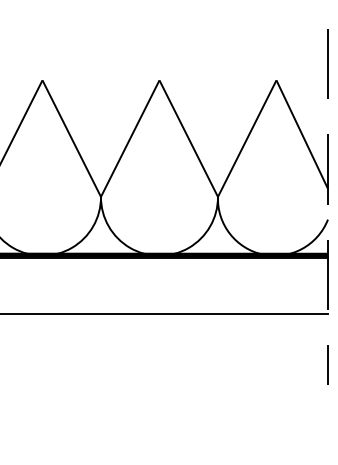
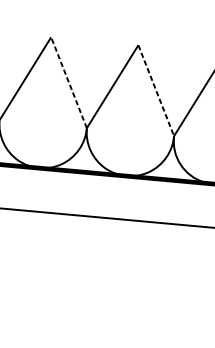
line: (71, 138) -> (68, 82), solid -> dashed
line: (188, 139) -> (156, 91), solid -> dashed

